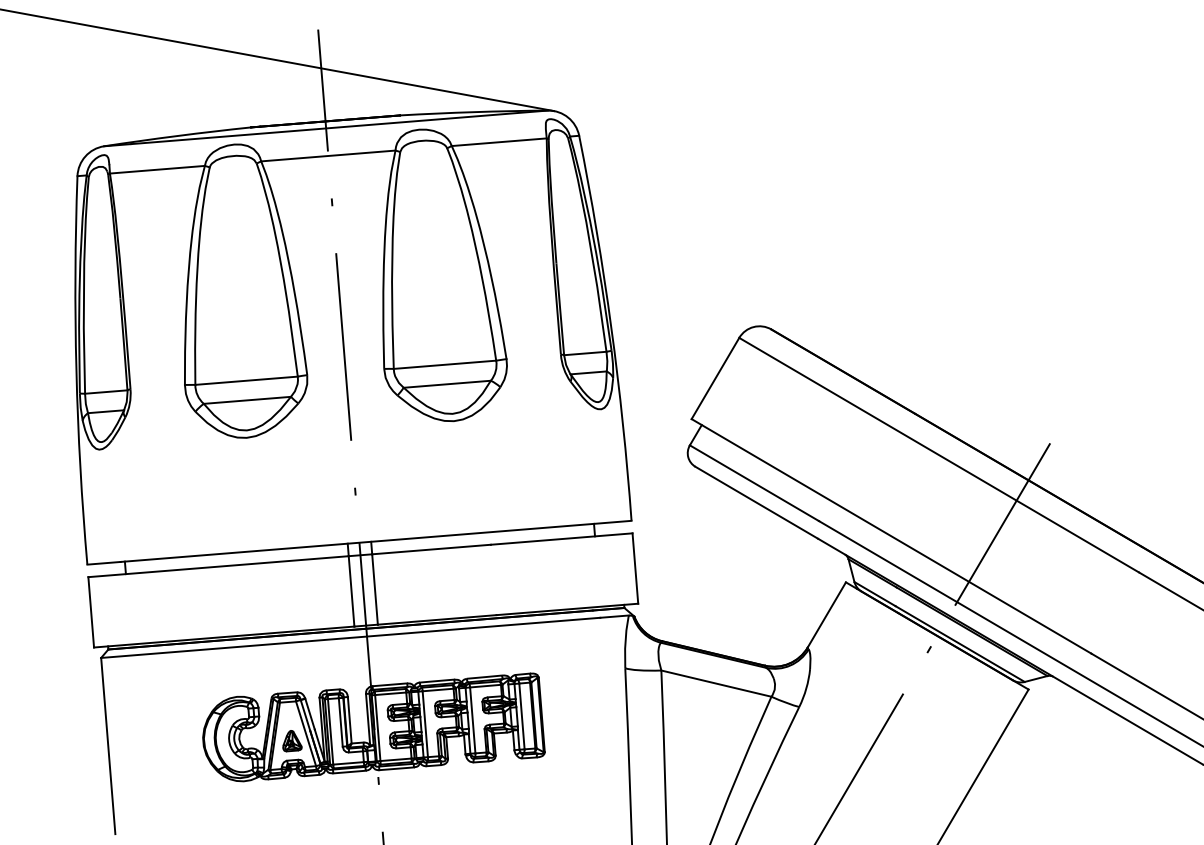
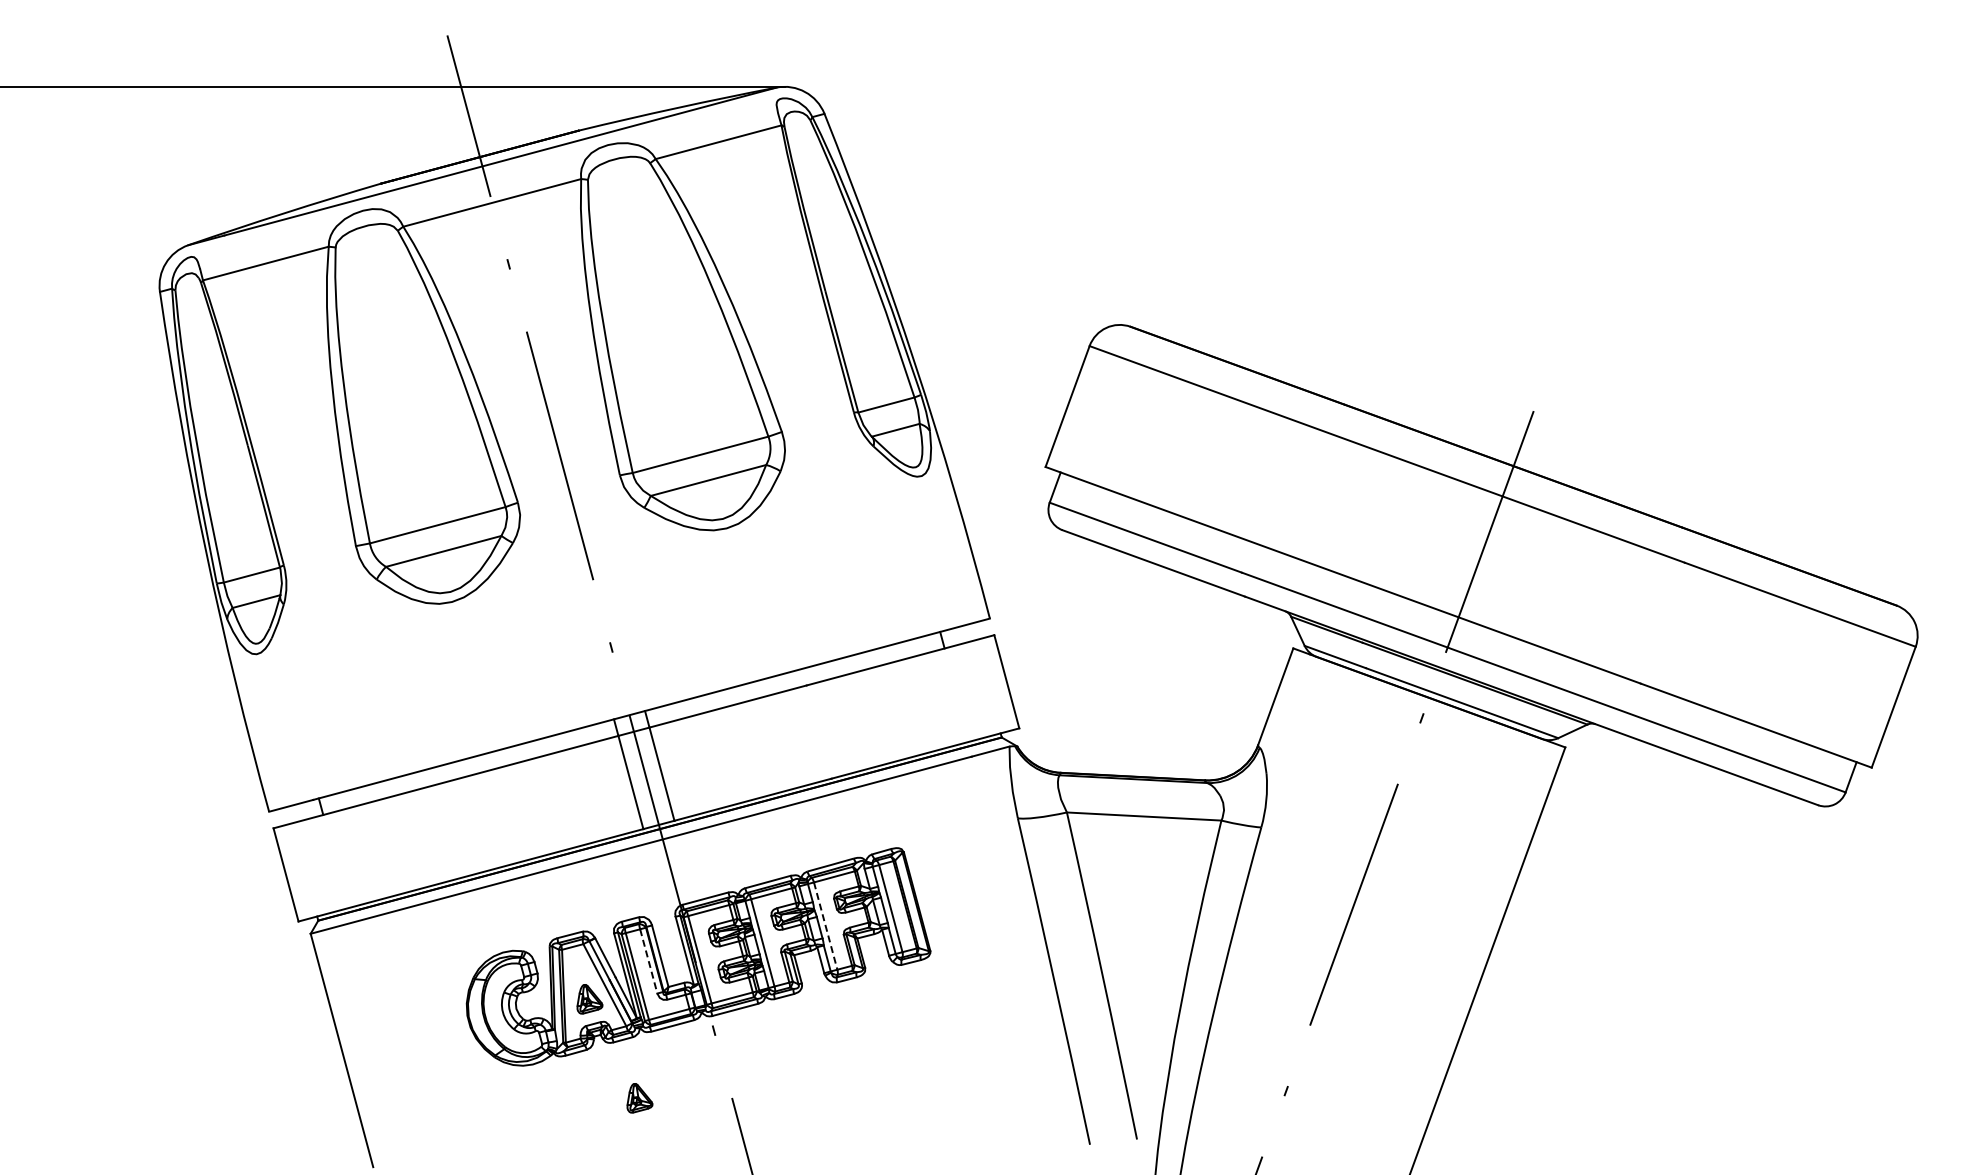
line: (472, 720) -> (825, 926), solid -> dashed
line: (340, 722) -> (648, 961), solid -> dashed
part: (316, 819) -> (639, 1098), added

